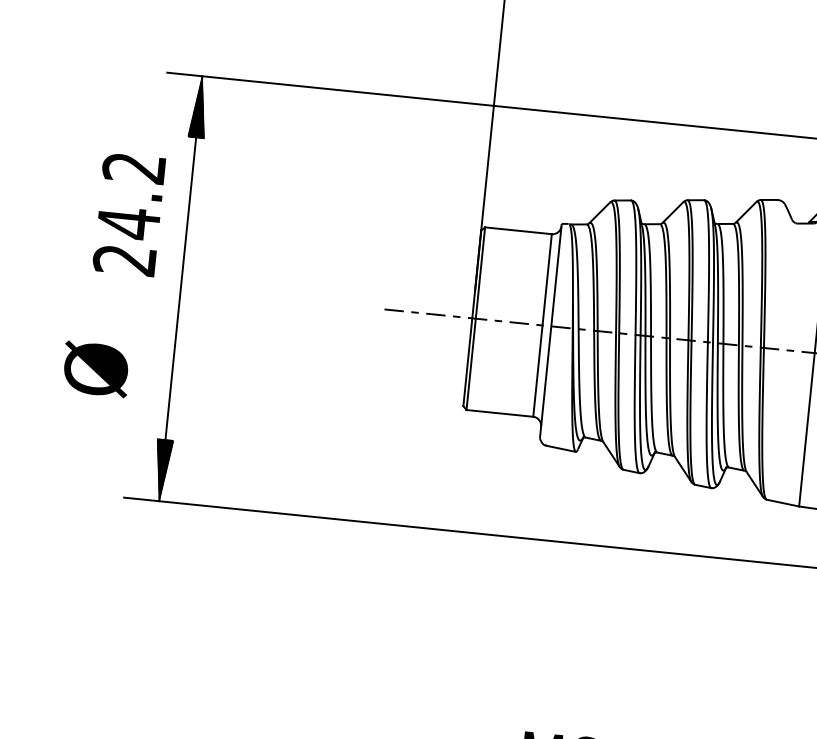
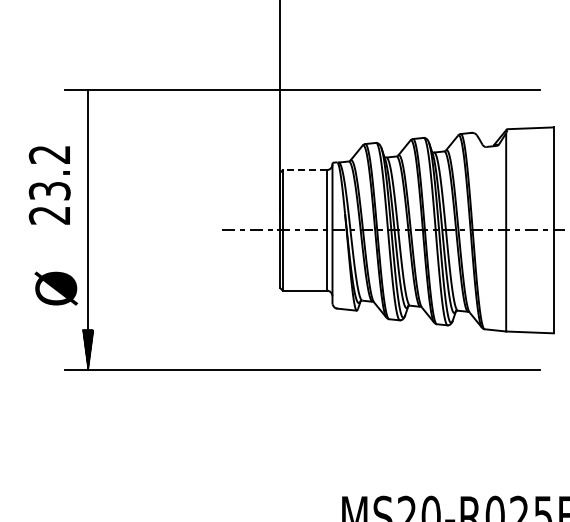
hatch: (198, 106) -> (87, 110), removed
text: (128, 223) -> (49, 191), 24.2 -> 23.2
line: (518, 231) -> (304, 170), solid -> dashed
text: (96, 369) -> (56, 288), moved

